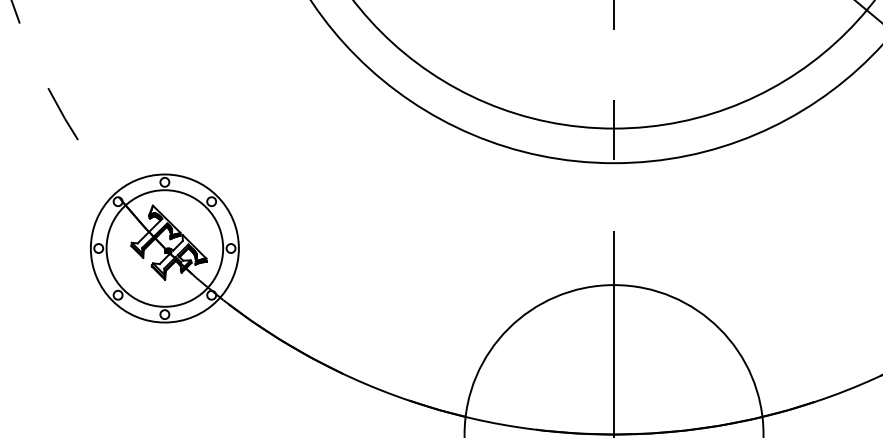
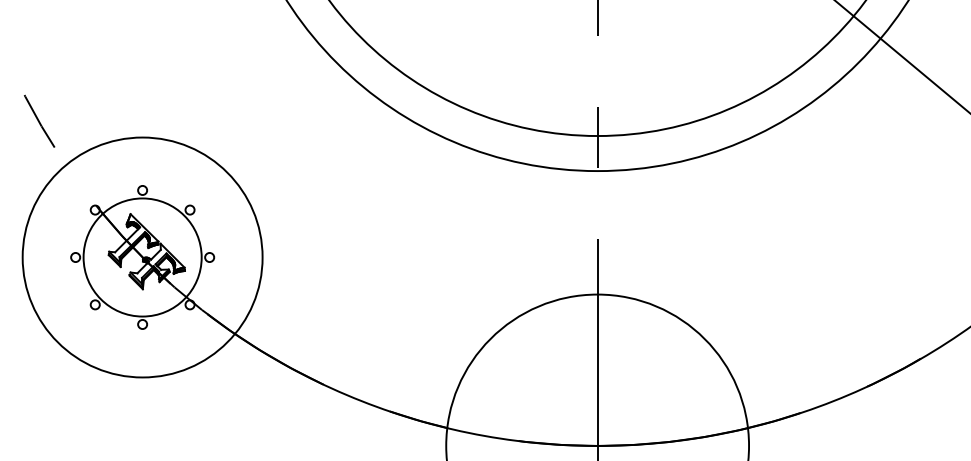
circle: (164, 248) -> (142, 257), size x1.6

